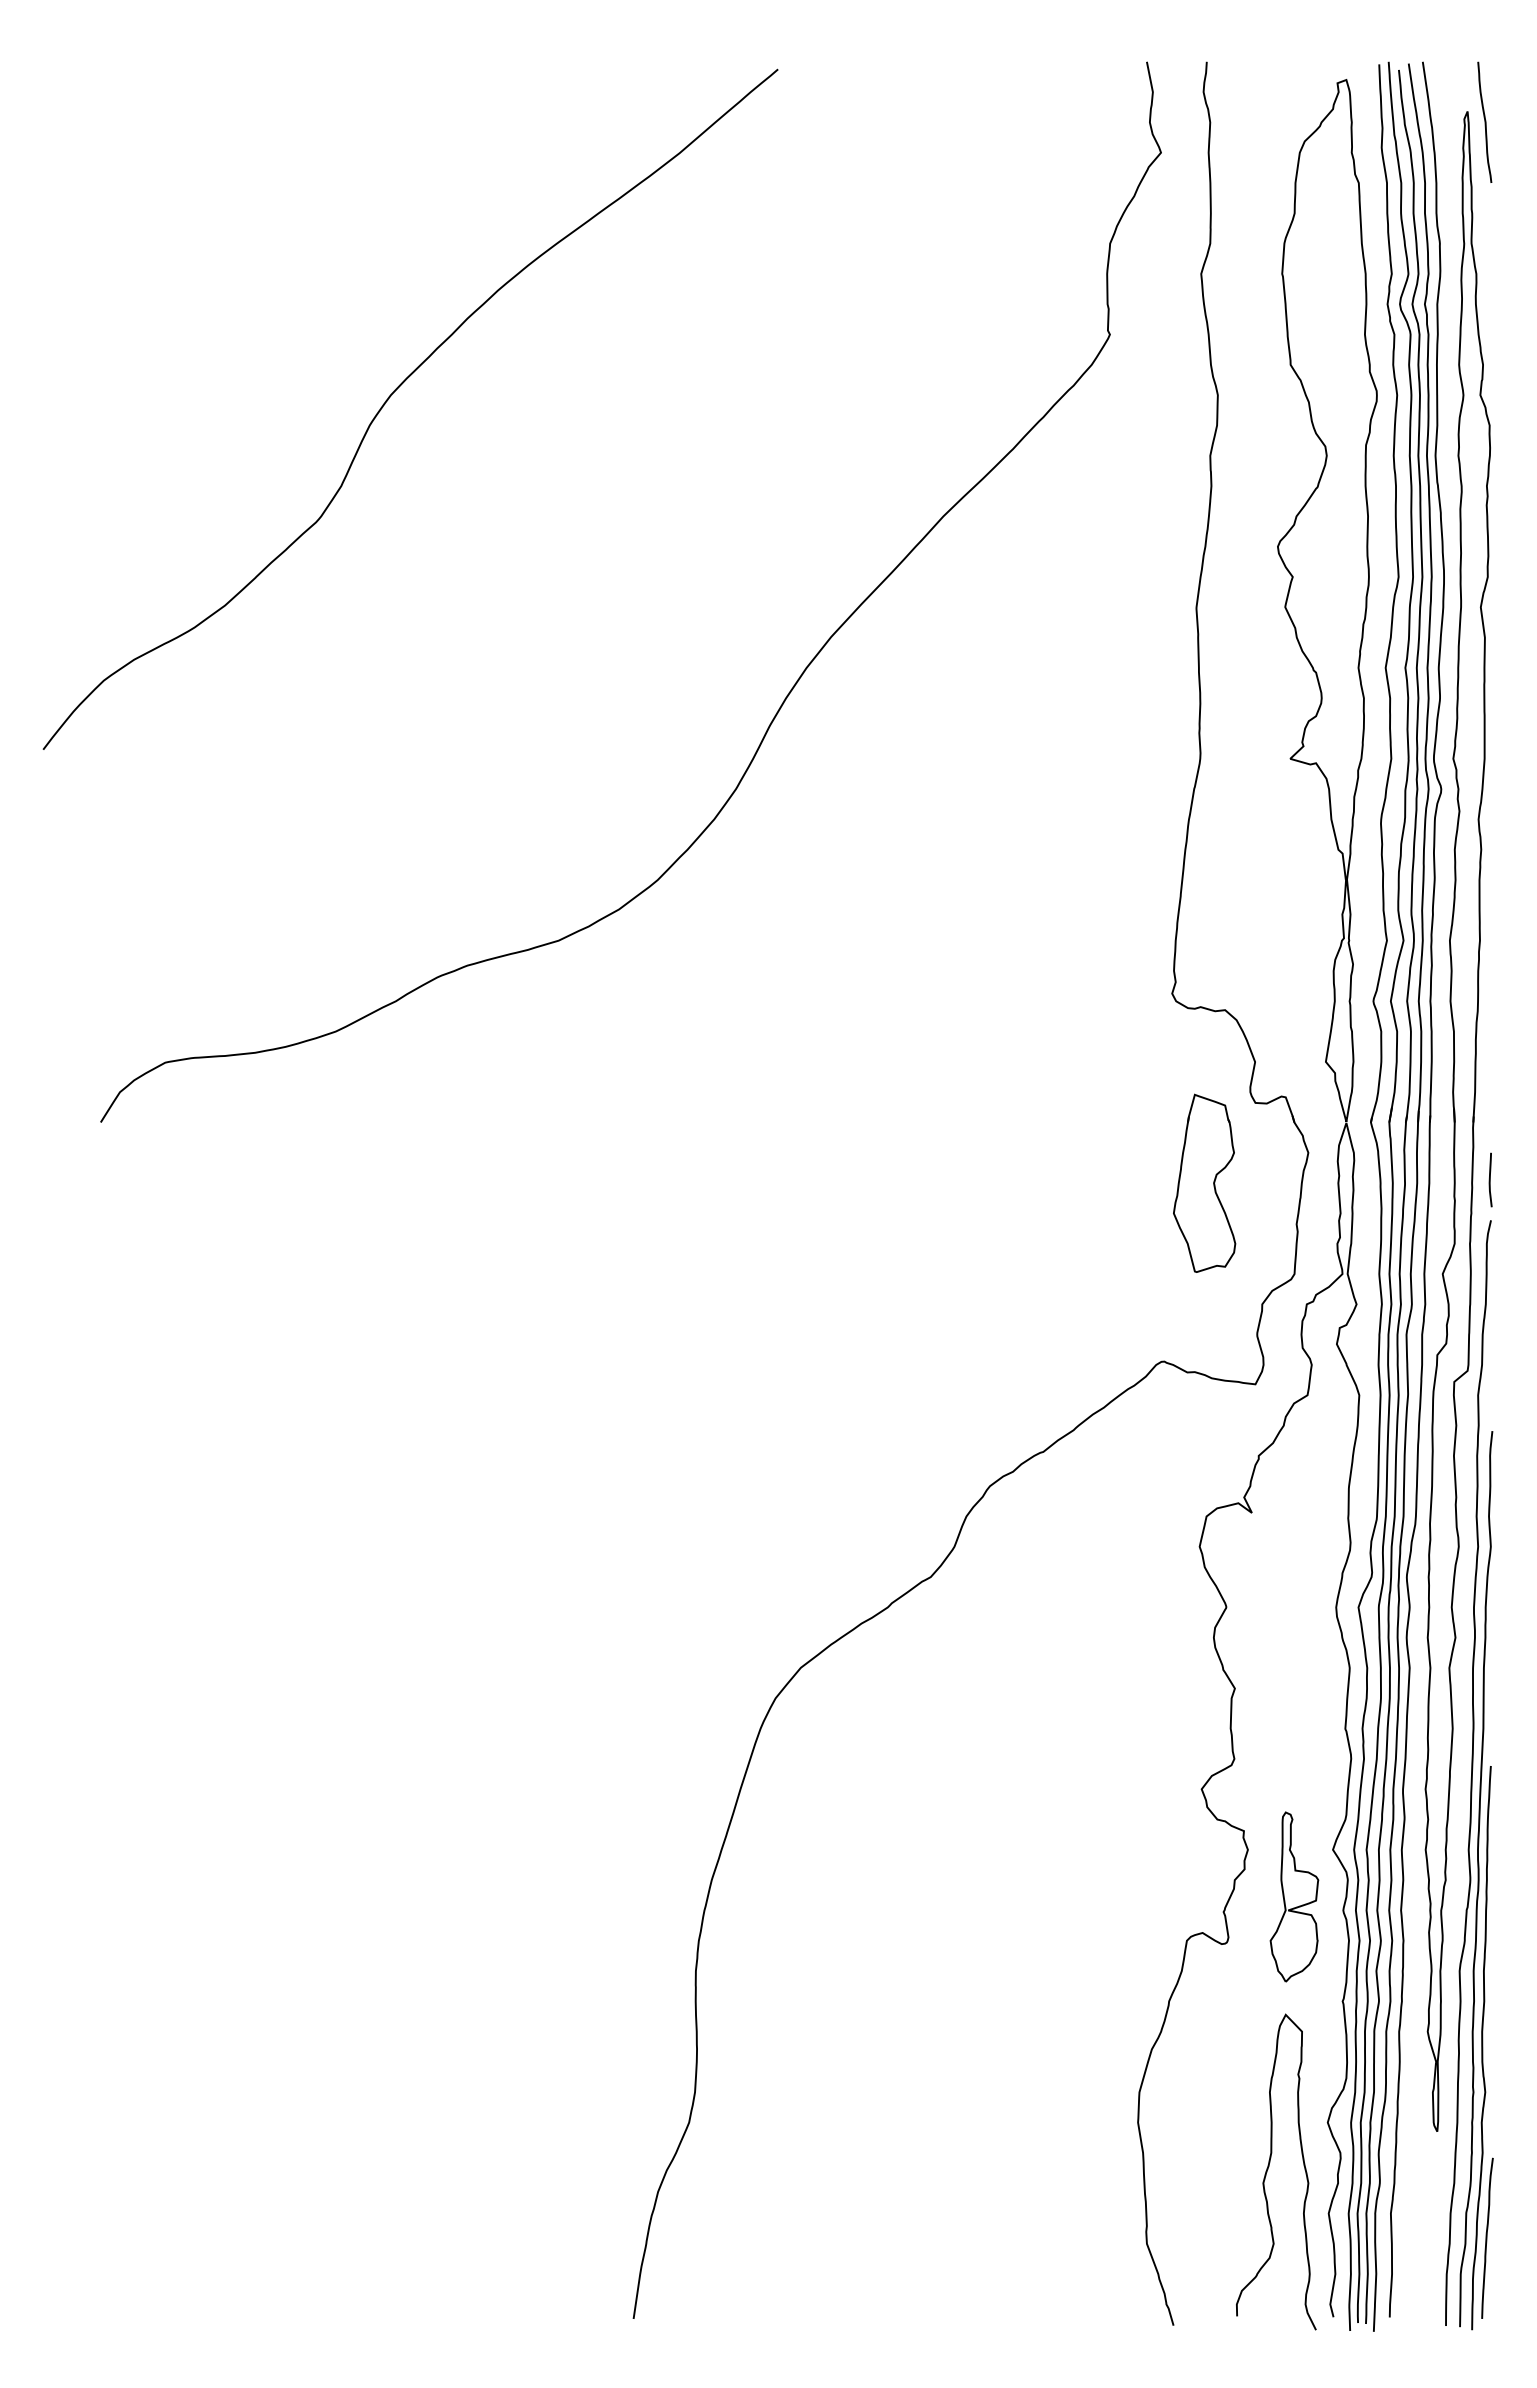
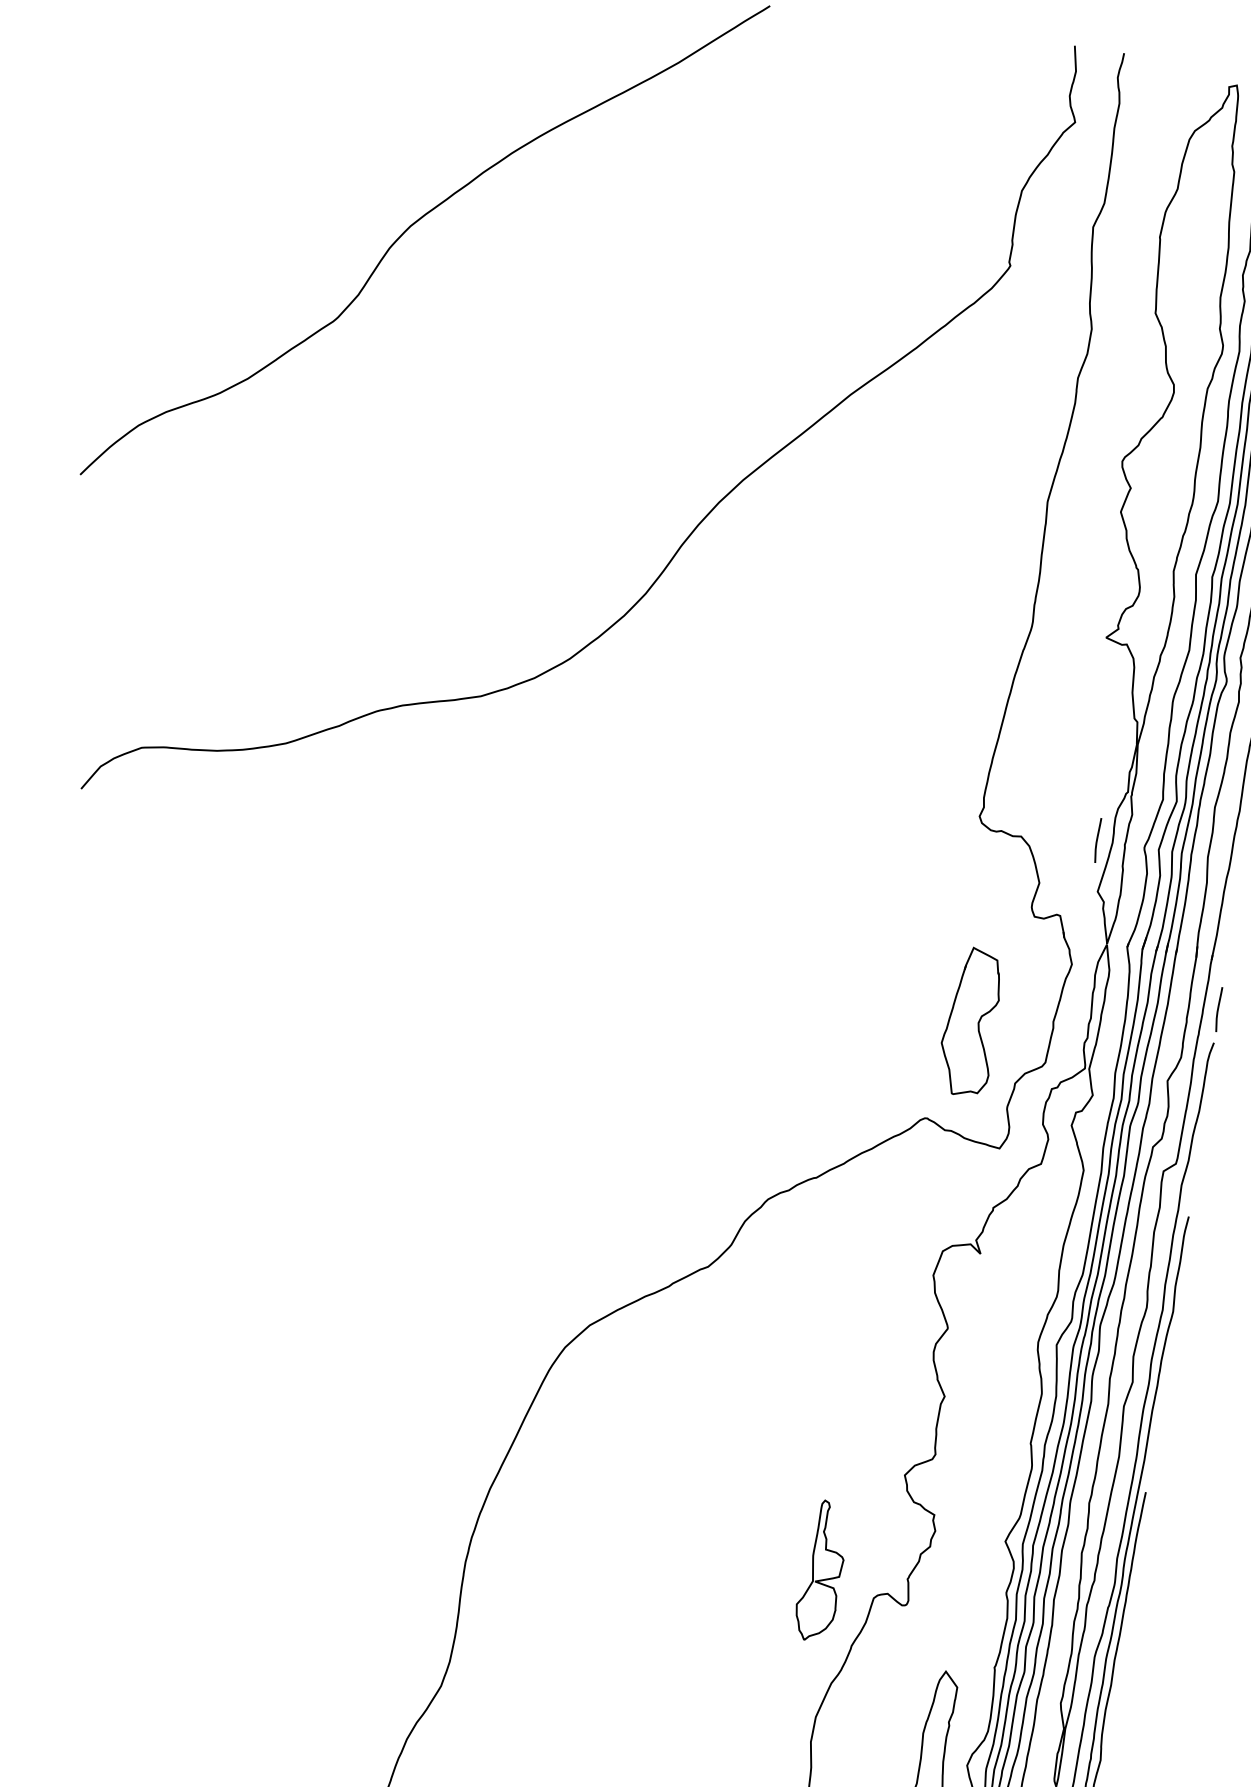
curve: (1316, 1000) -> (1097, 839), added
part: (1204, 1182) -> (970, 1021), moved
part: (1294, 1896) -> (821, 1570), moved

